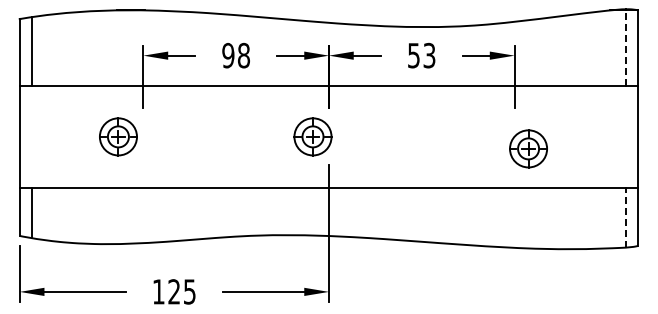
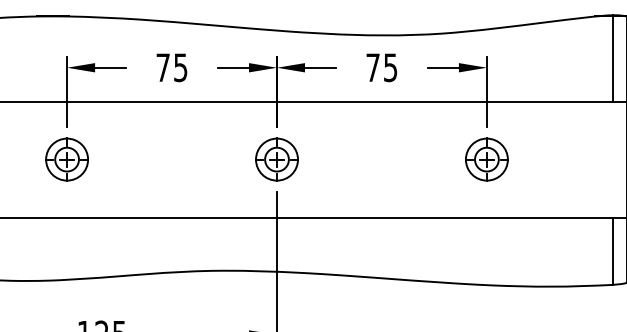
line: (625, 47) -> (612, 58), dashed -> solid
text: (235, 55) -> (171, 67), 98 -> 75
text: (421, 55) -> (381, 67), 53 -> 75
part: (118, 136) -> (67, 159), moved
part: (312, 136) -> (276, 159), moved
part: (528, 148) -> (486, 159), moved
line: (625, 217) -> (612, 250), dashed -> solid

